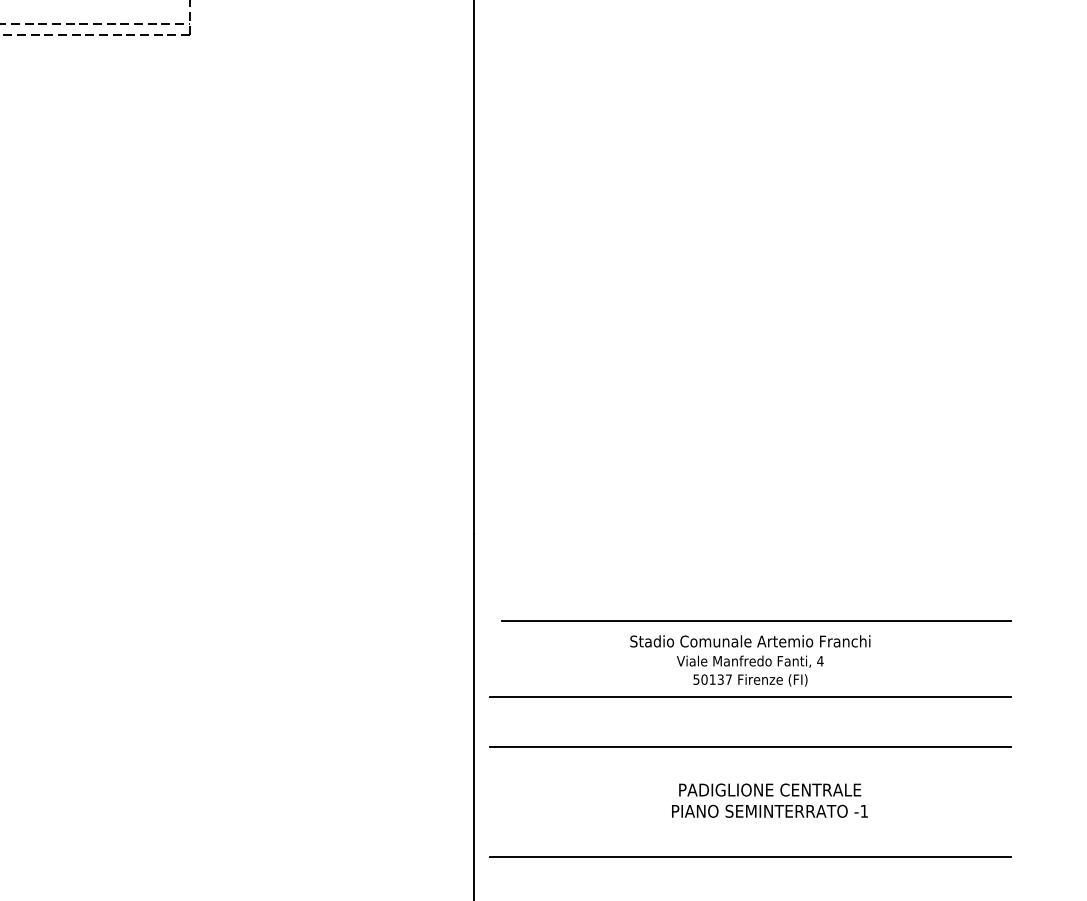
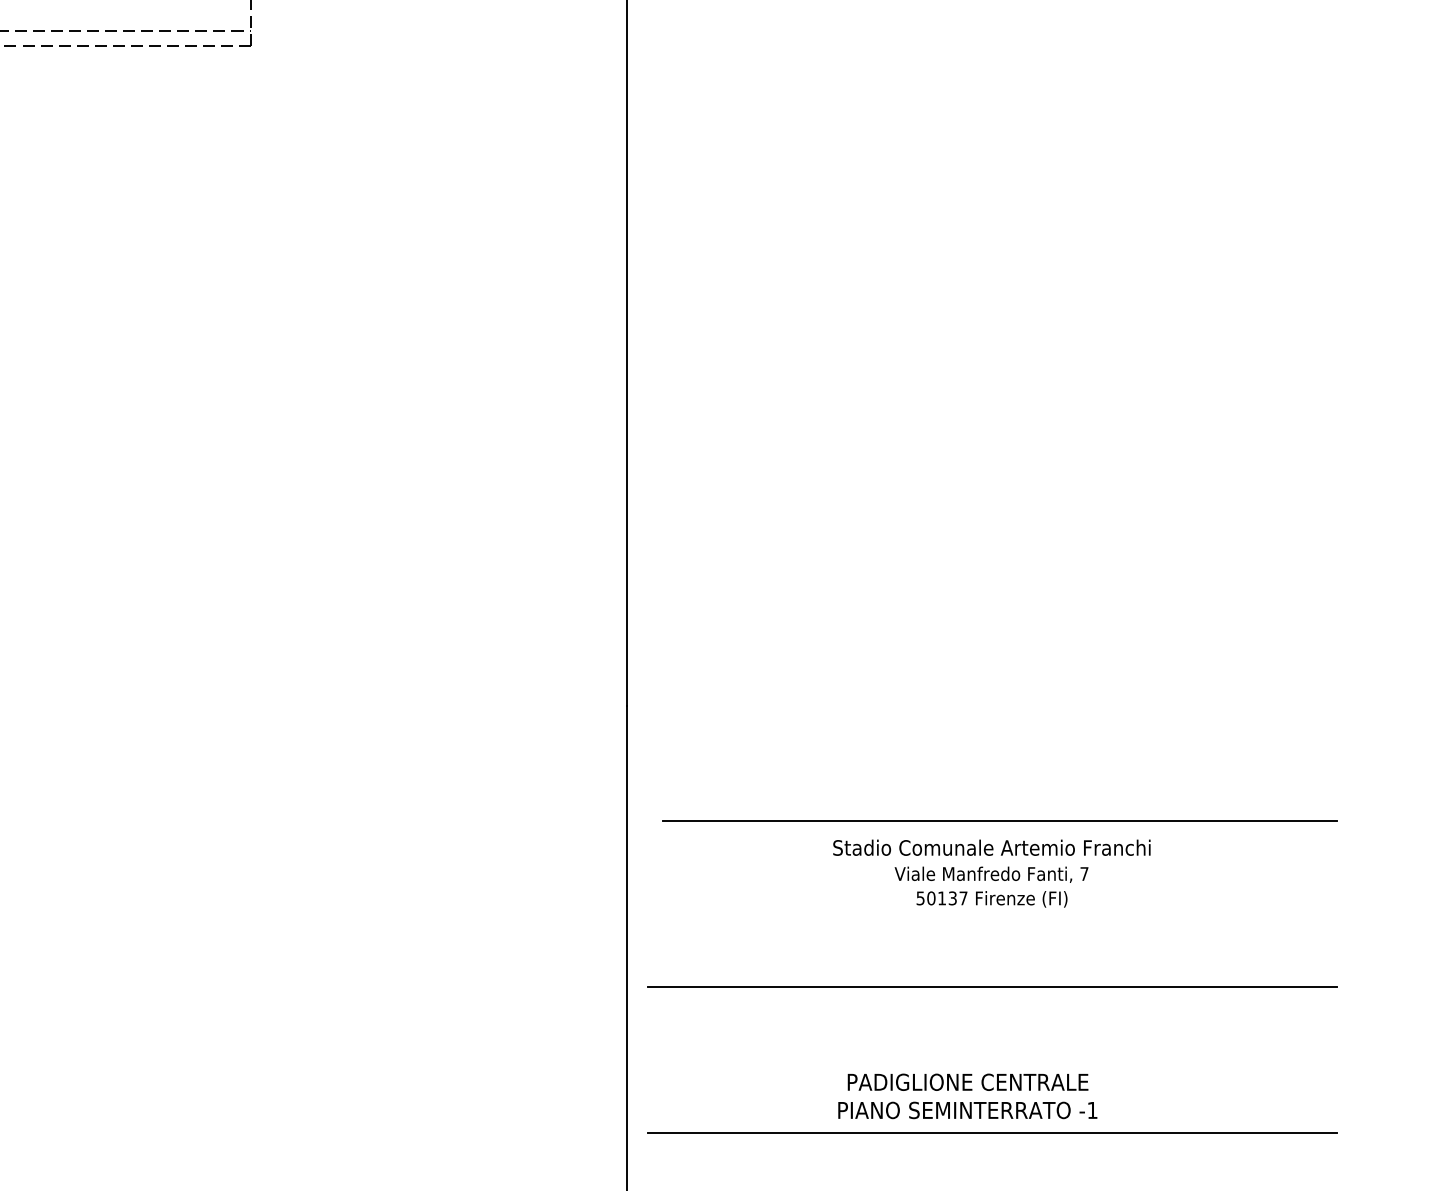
text: (820, 660) -> (1084, 873), 4 -> 7
line: (750, 697) -> (991, 921), removed
text: (769, 800) -> (967, 1096), moved

